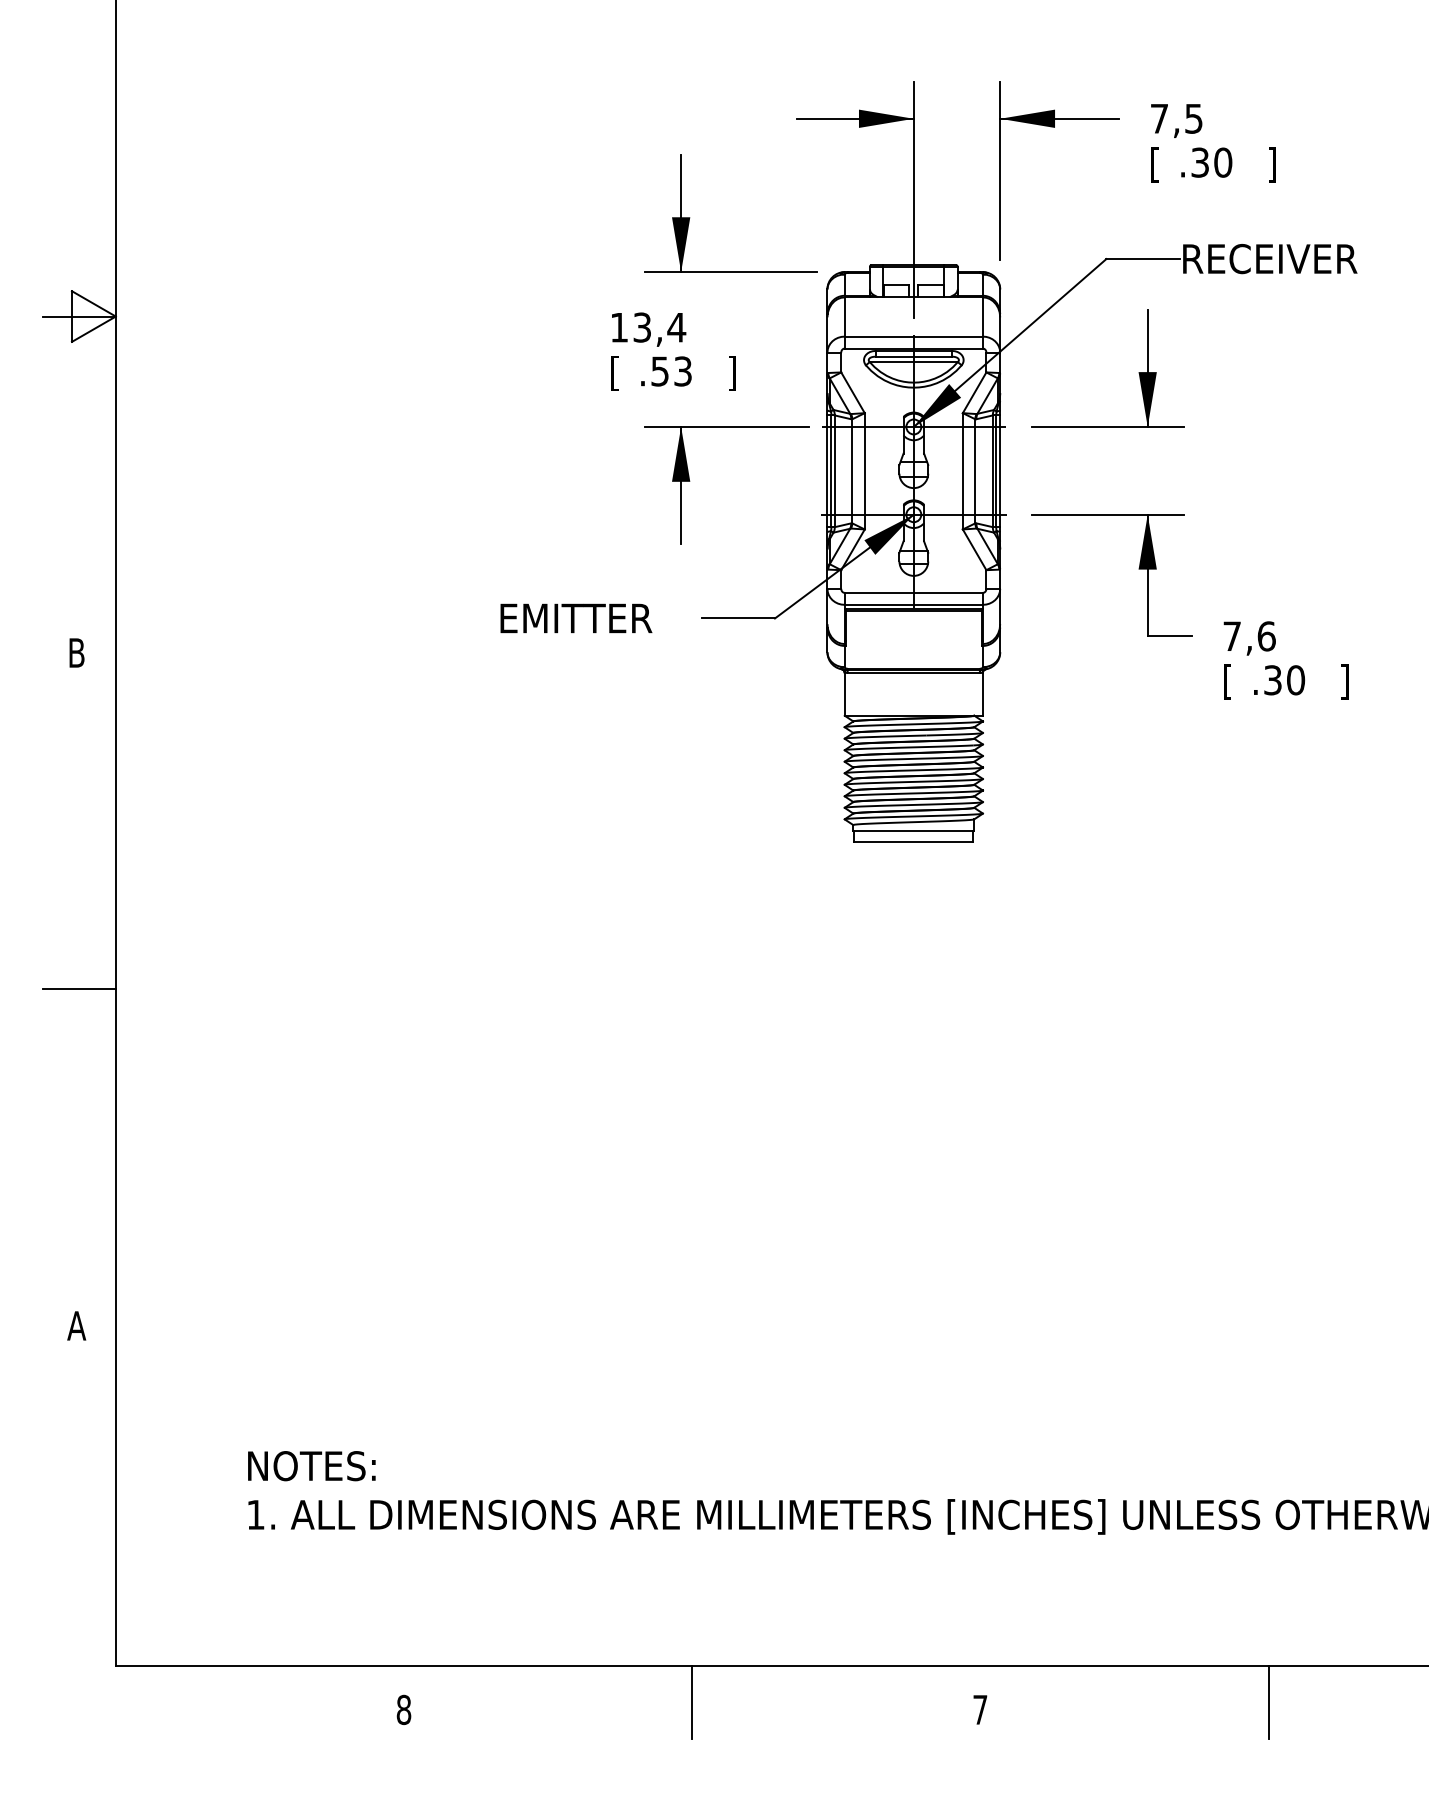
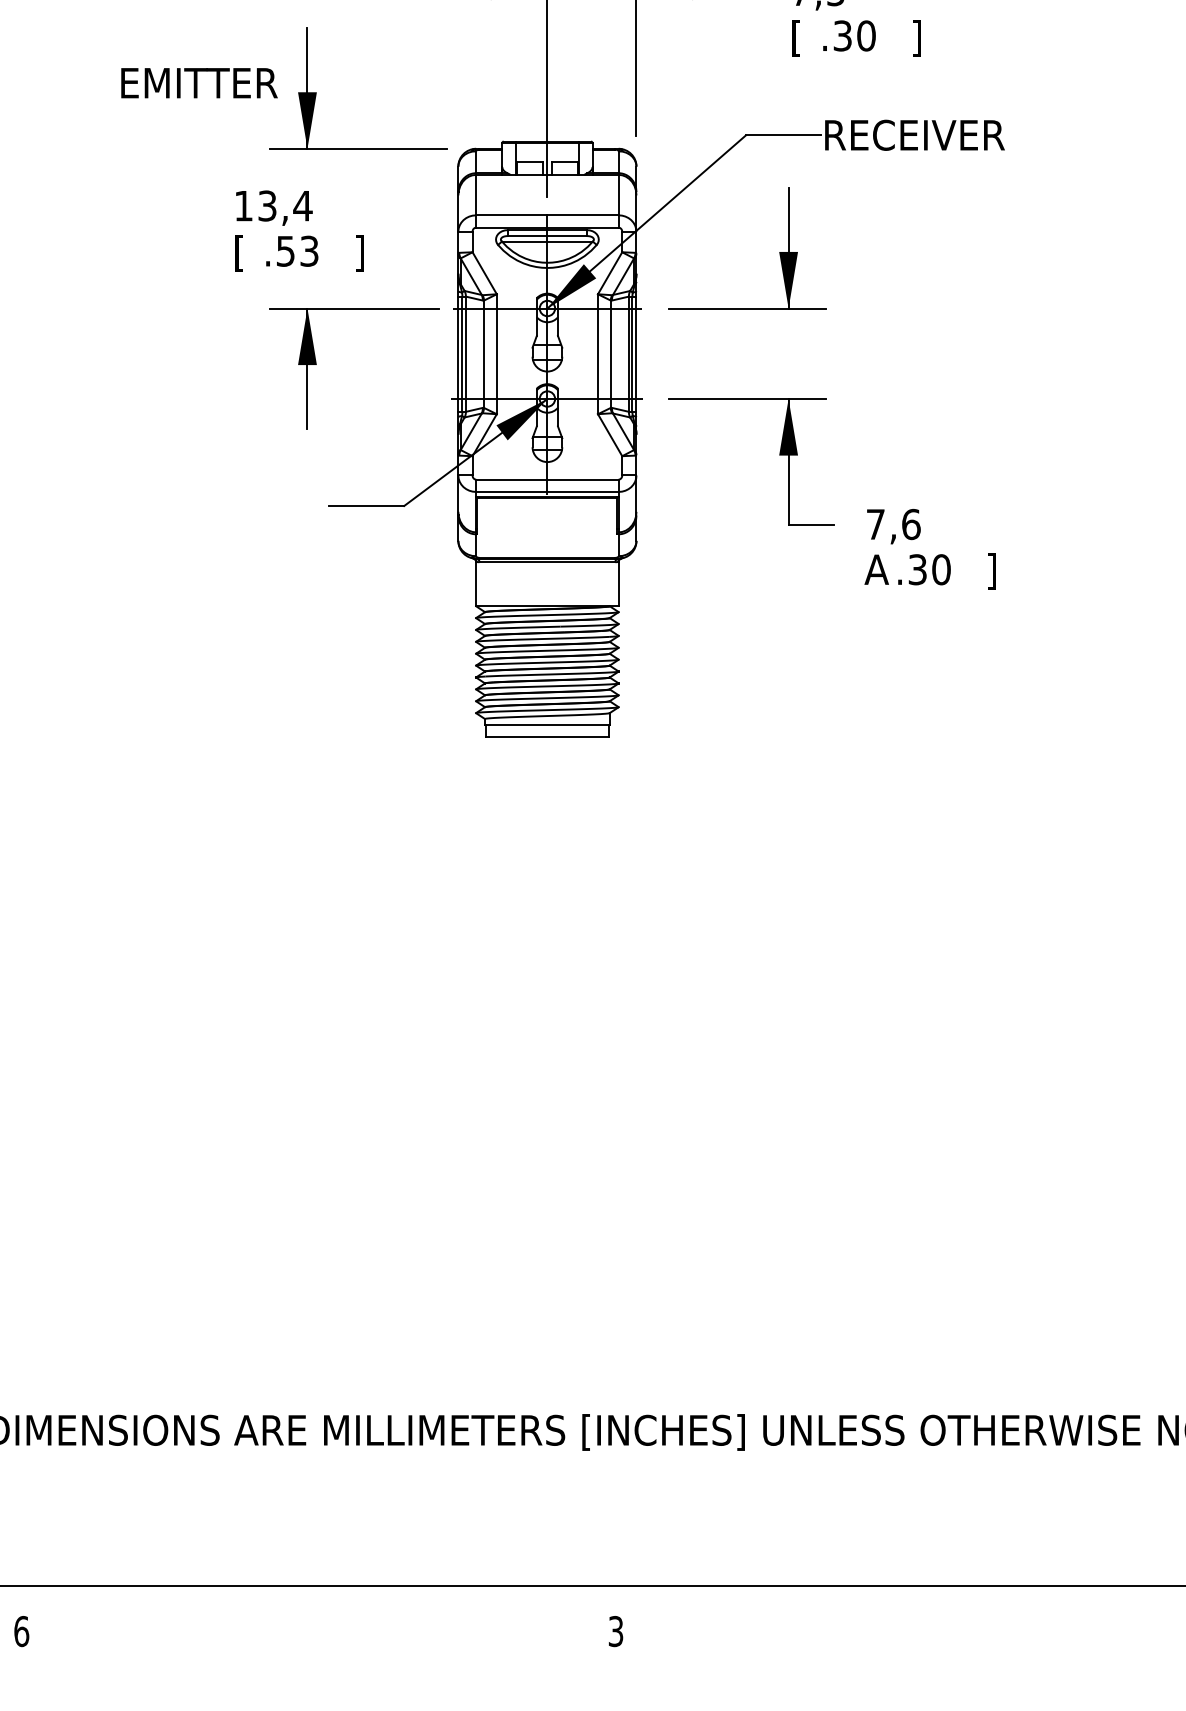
text: (576, 618) -> (199, 83), moved
text: (1233, 681) -> (877, 570), [ -> A
line: (692, 1702) -> (319, 1623), removed
line: (1268, 1702) -> (913, 1623), removed
text: (403, 1709) -> (21, 1631), 8 -> 6
text: (980, 1709) -> (616, 1631), 7 -> 3

